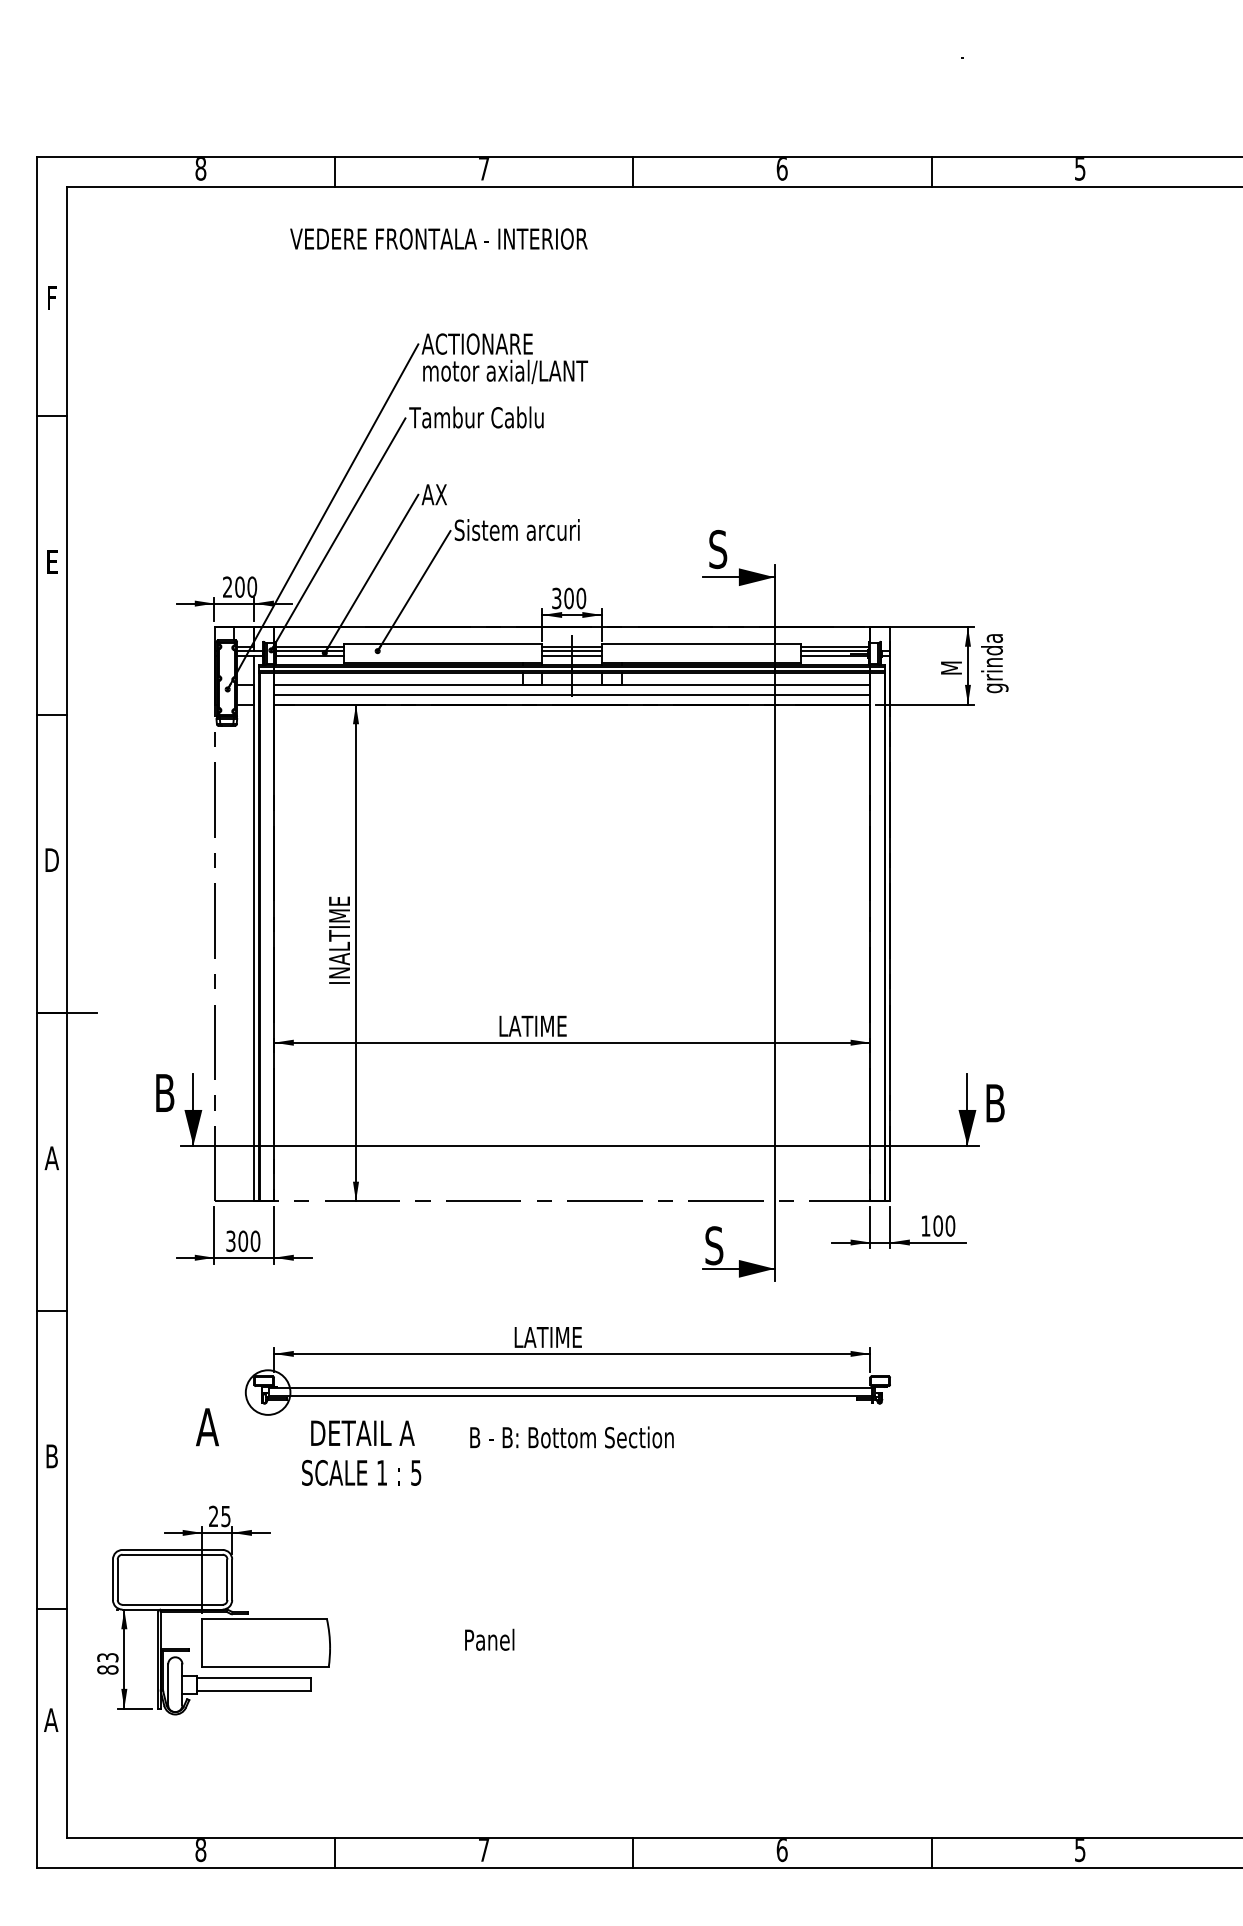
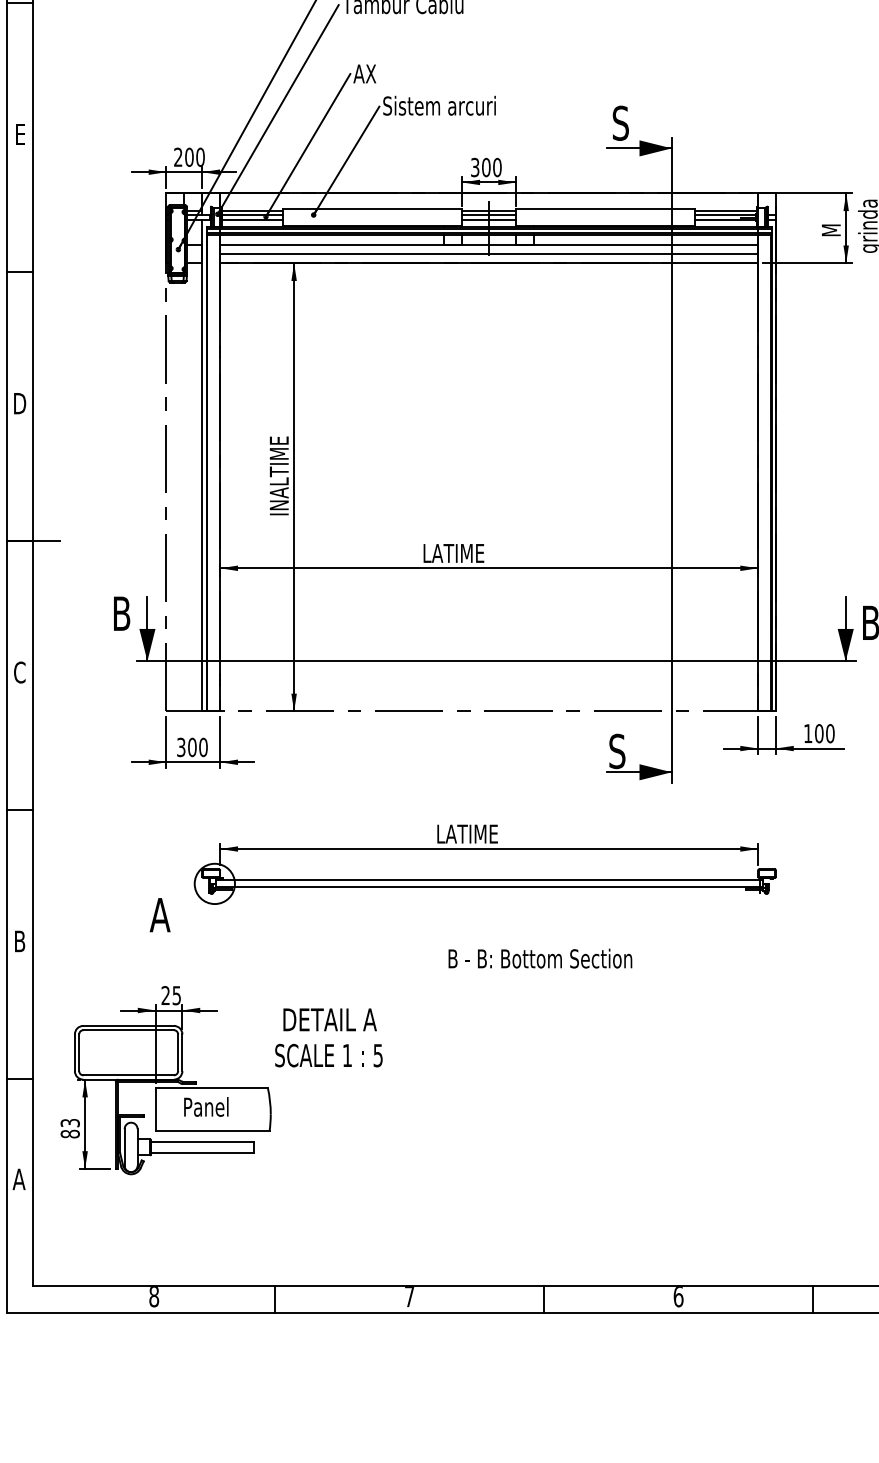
text: (51, 1158) -> (19, 672), A -> C
text: (571, 1437) -> (539, 958), moved
text: (361, 1452) -> (328, 1037), moved
text: (489, 1639) -> (206, 1106), moved

